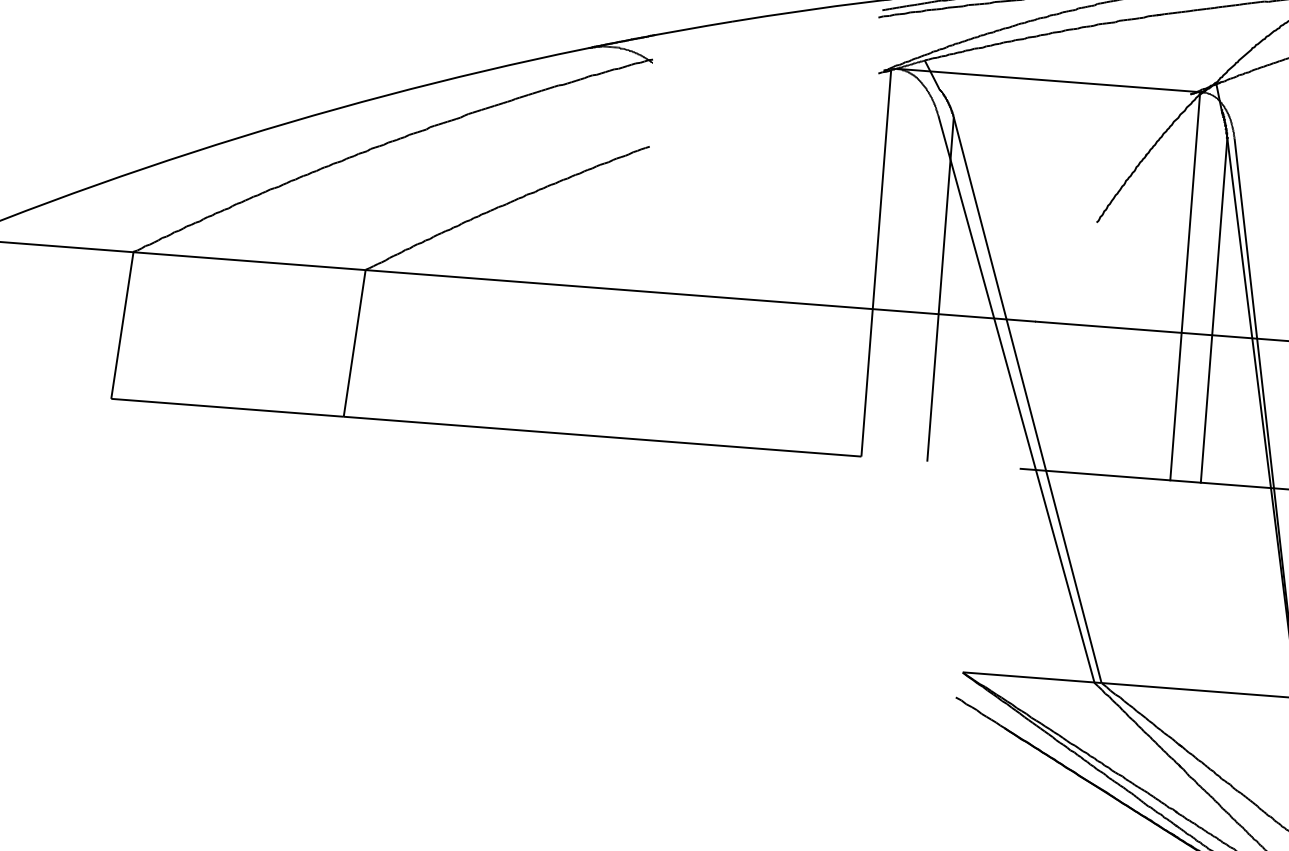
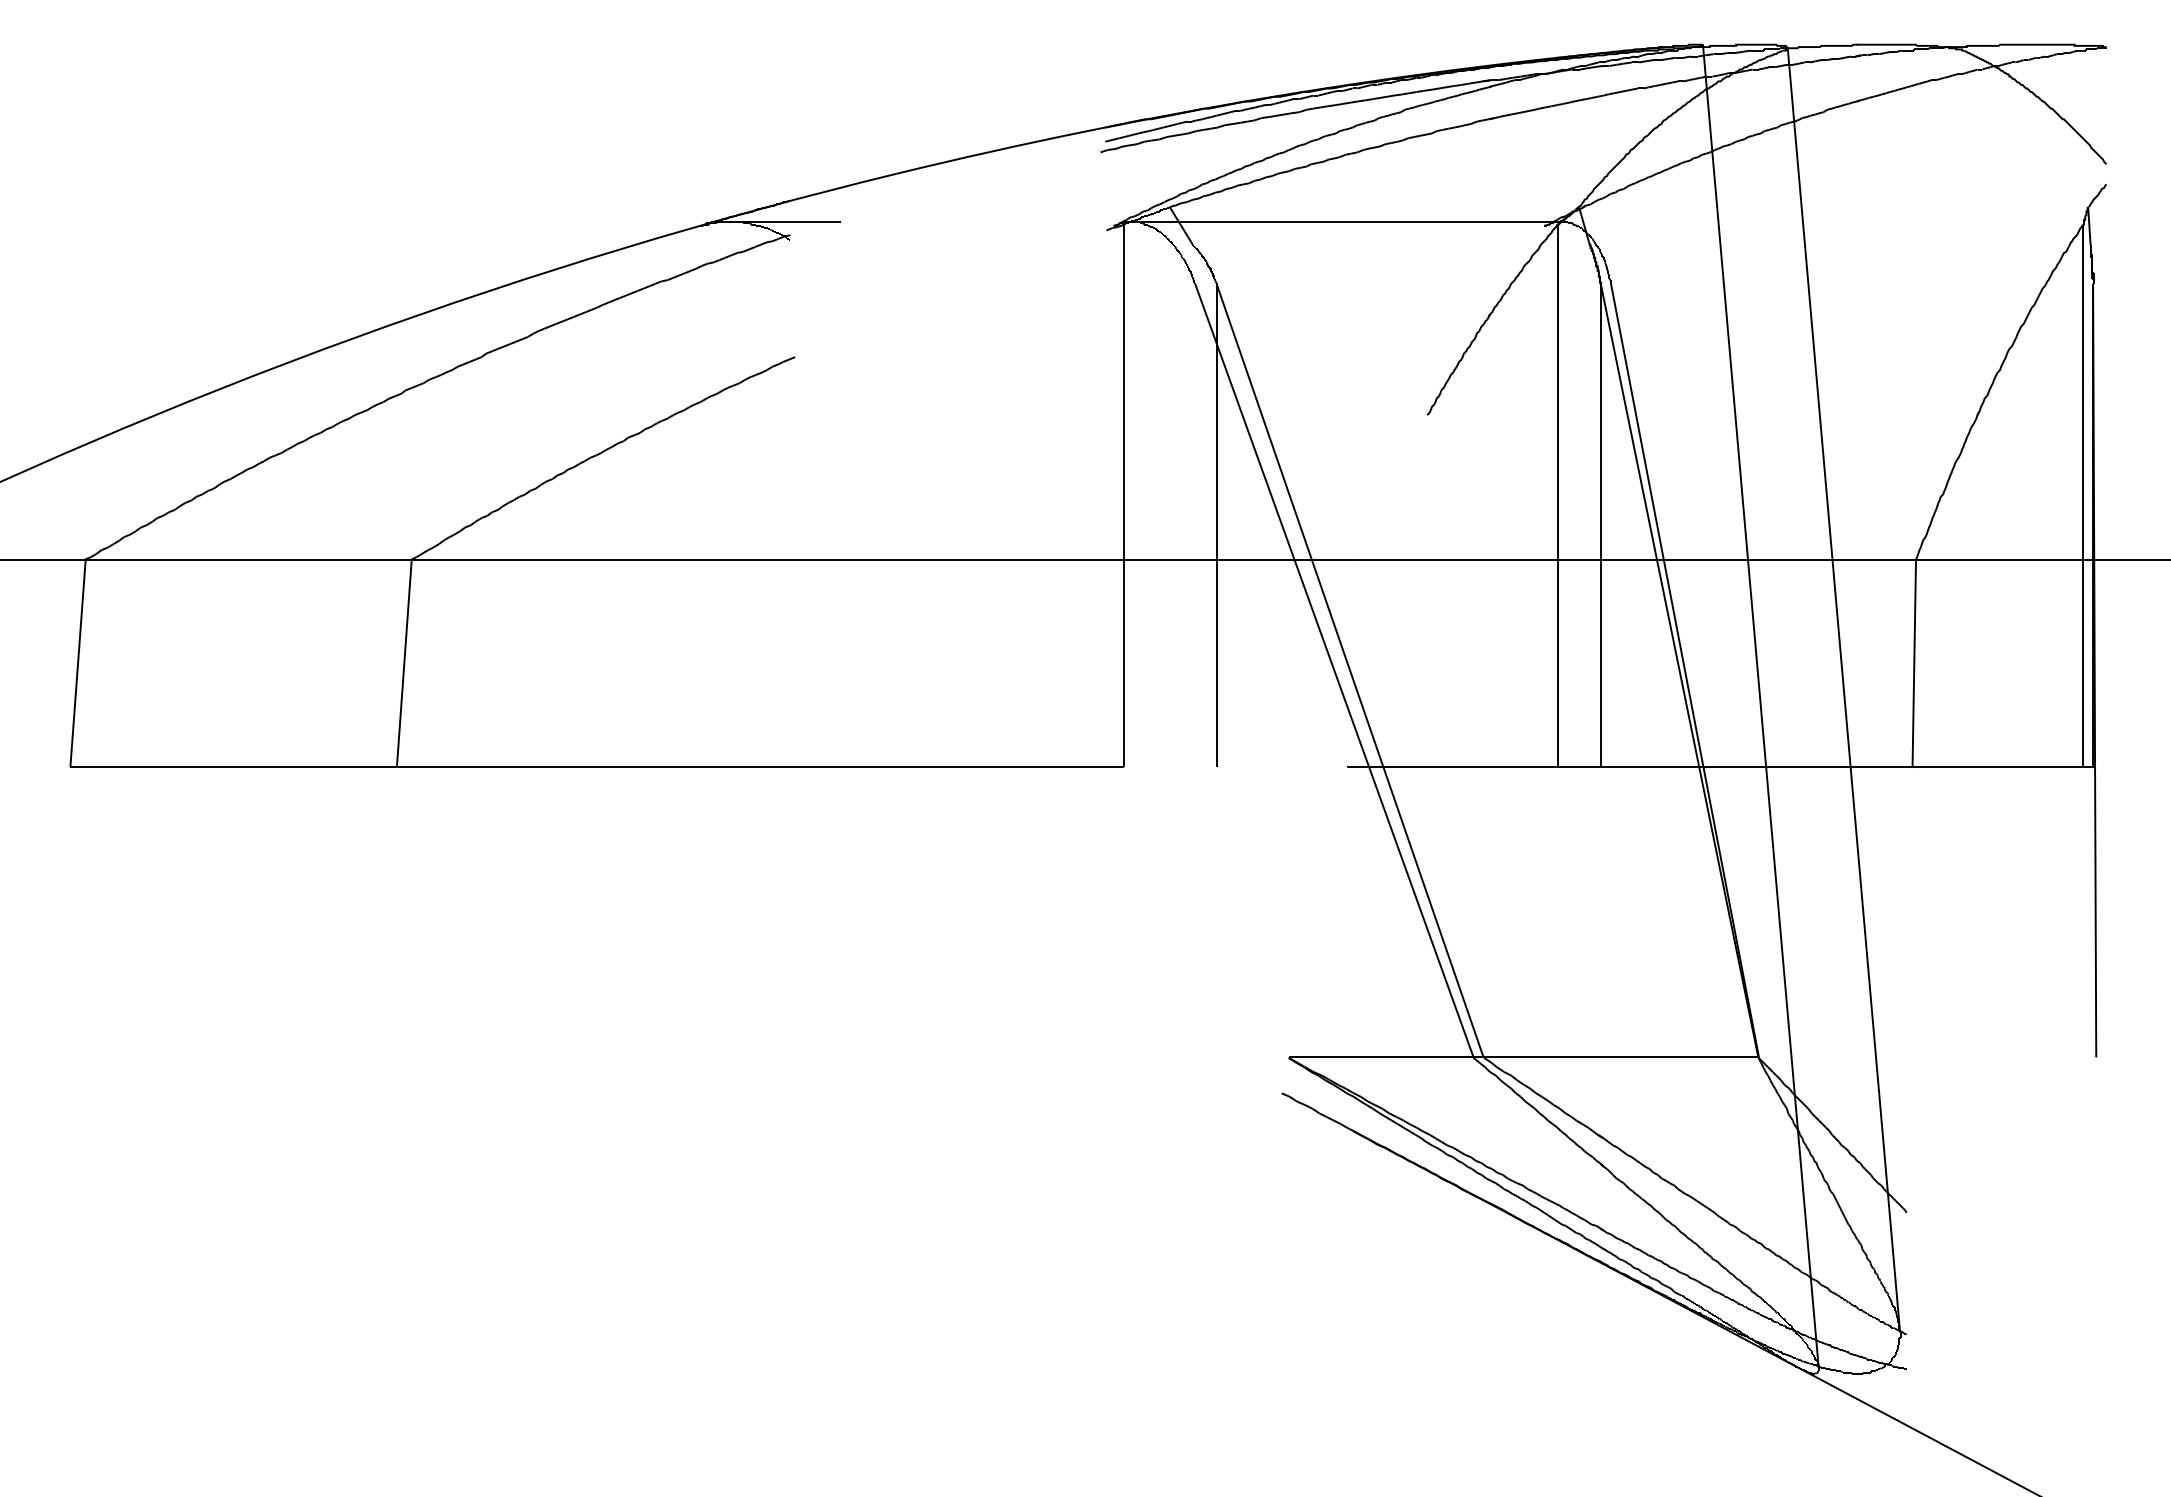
line: (649, 49) -> (784, 221), added

